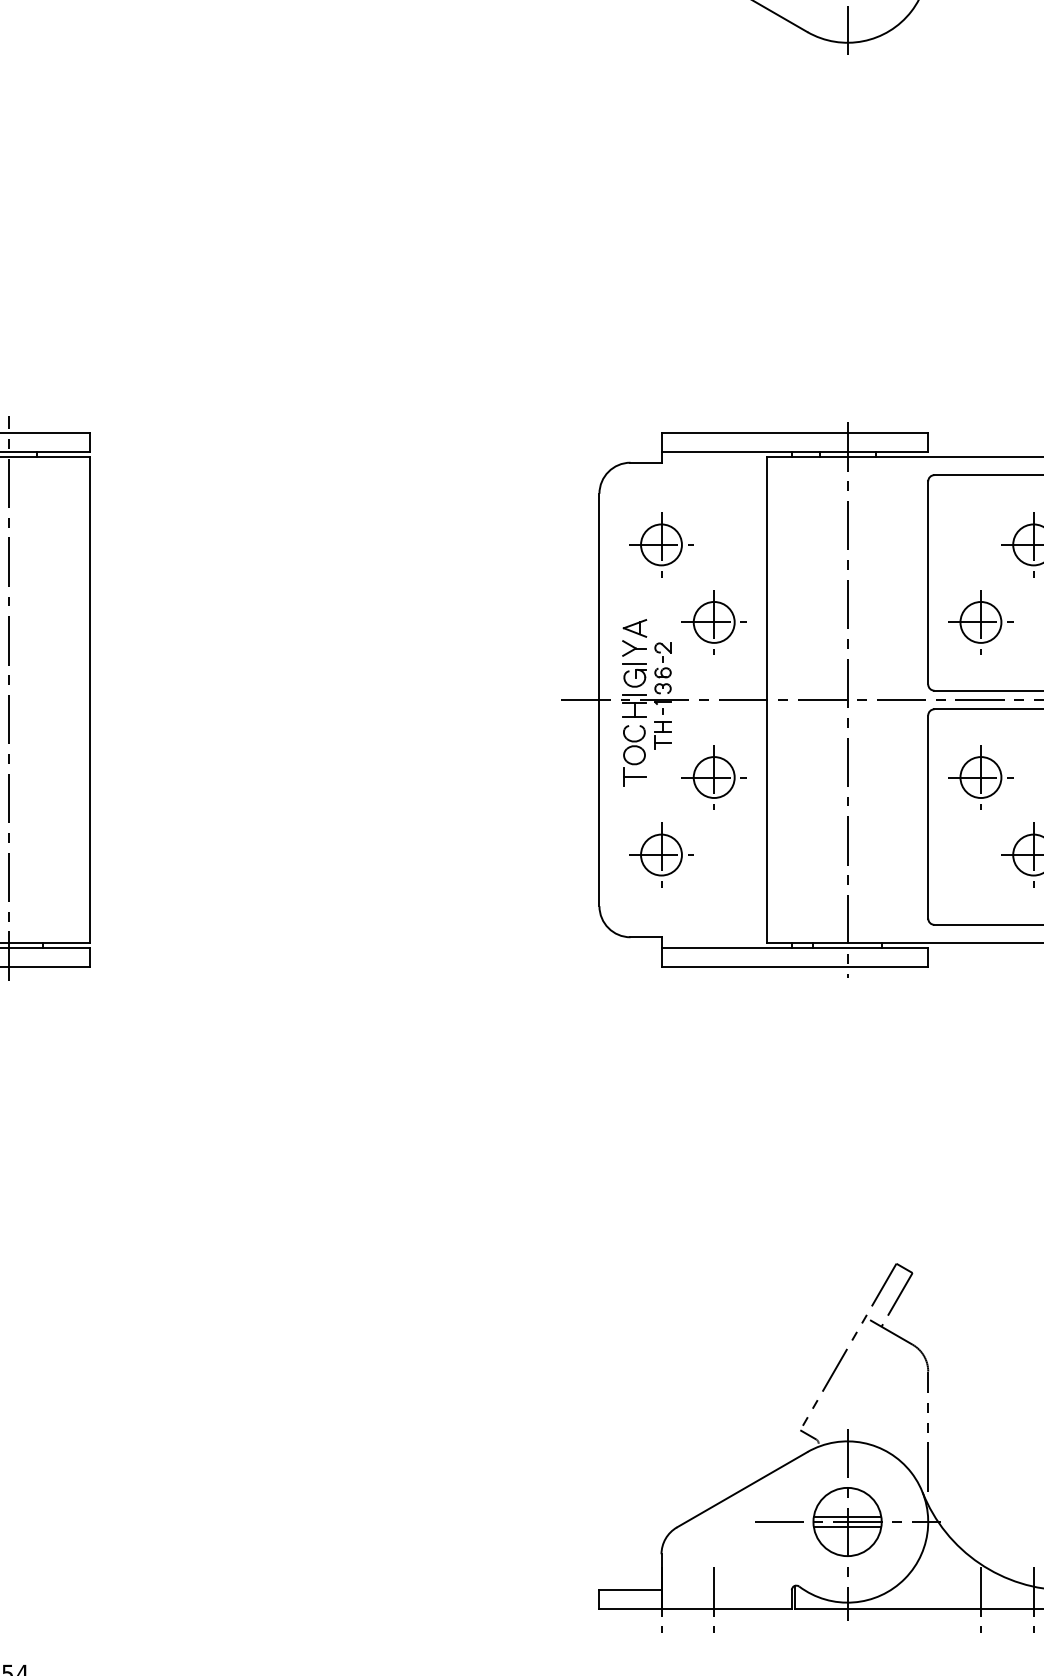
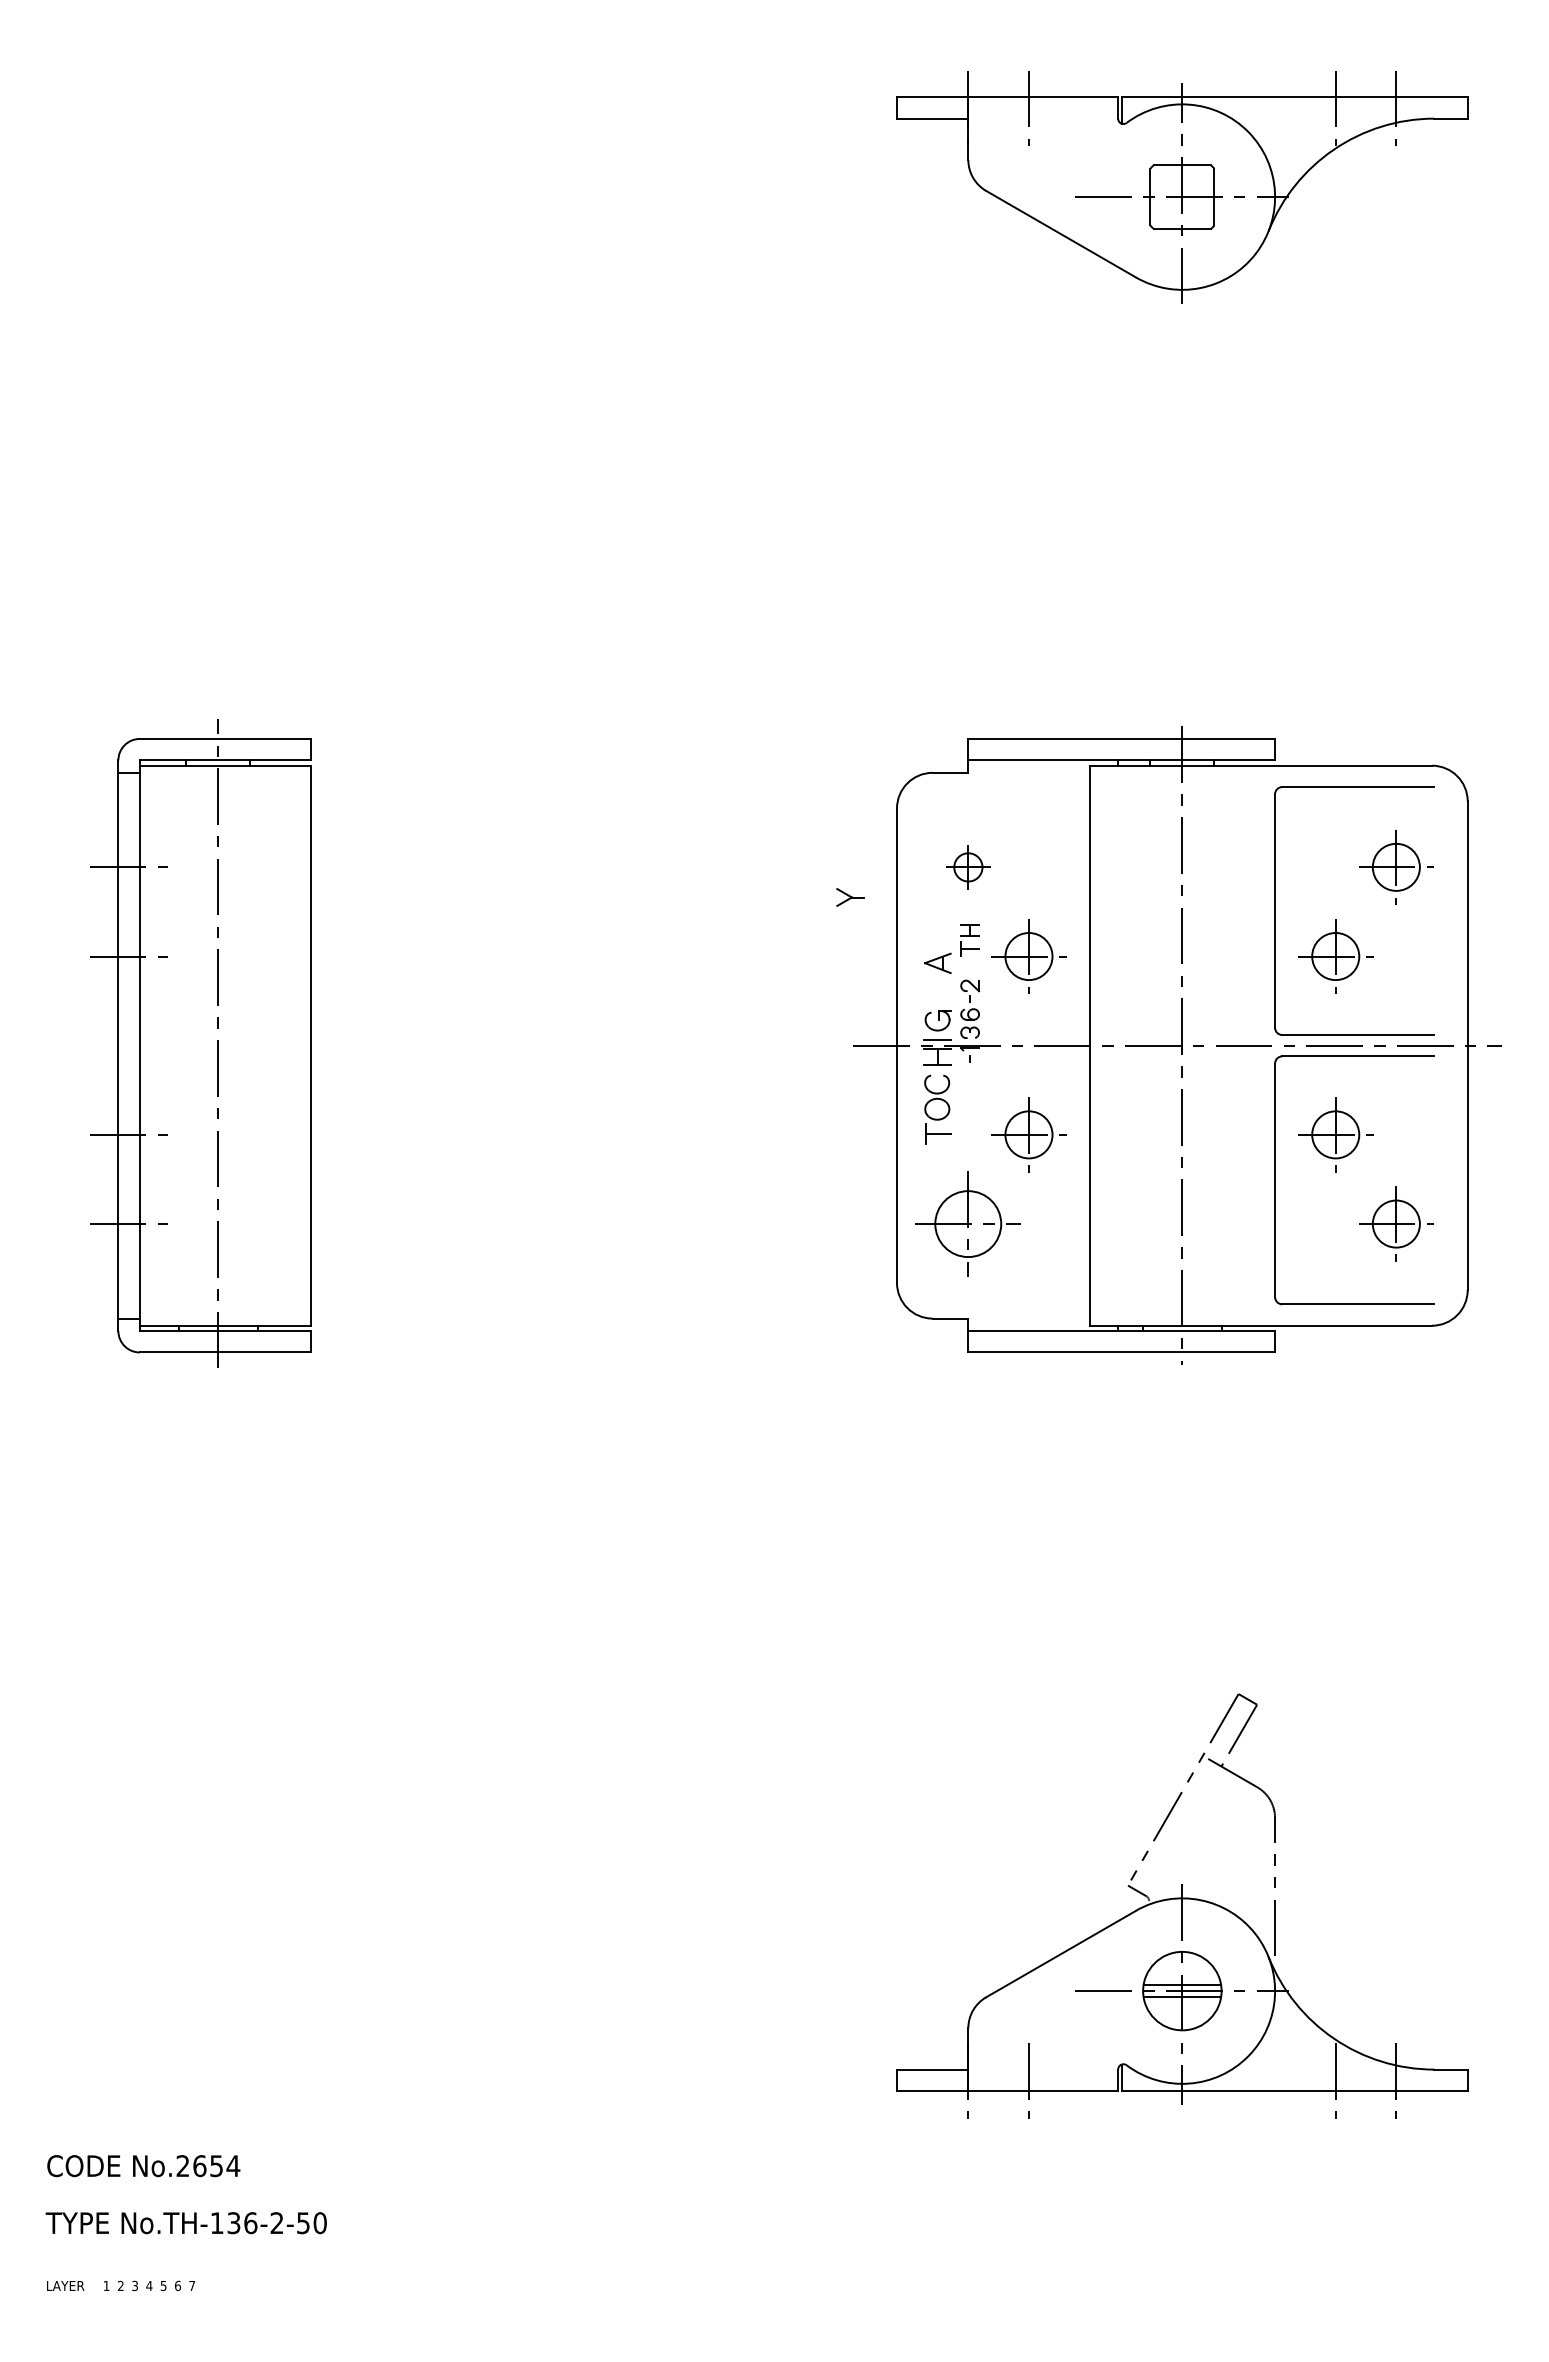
part: (661, 545) -> (968, 867), size x0.6
part: (634, 648) -> (850, 897), moved
line: (634, 663) -> (937, 1003), removed
part: (662, 735) -> (969, 940), moved
part: (661, 854) -> (968, 1223), size x1.4

